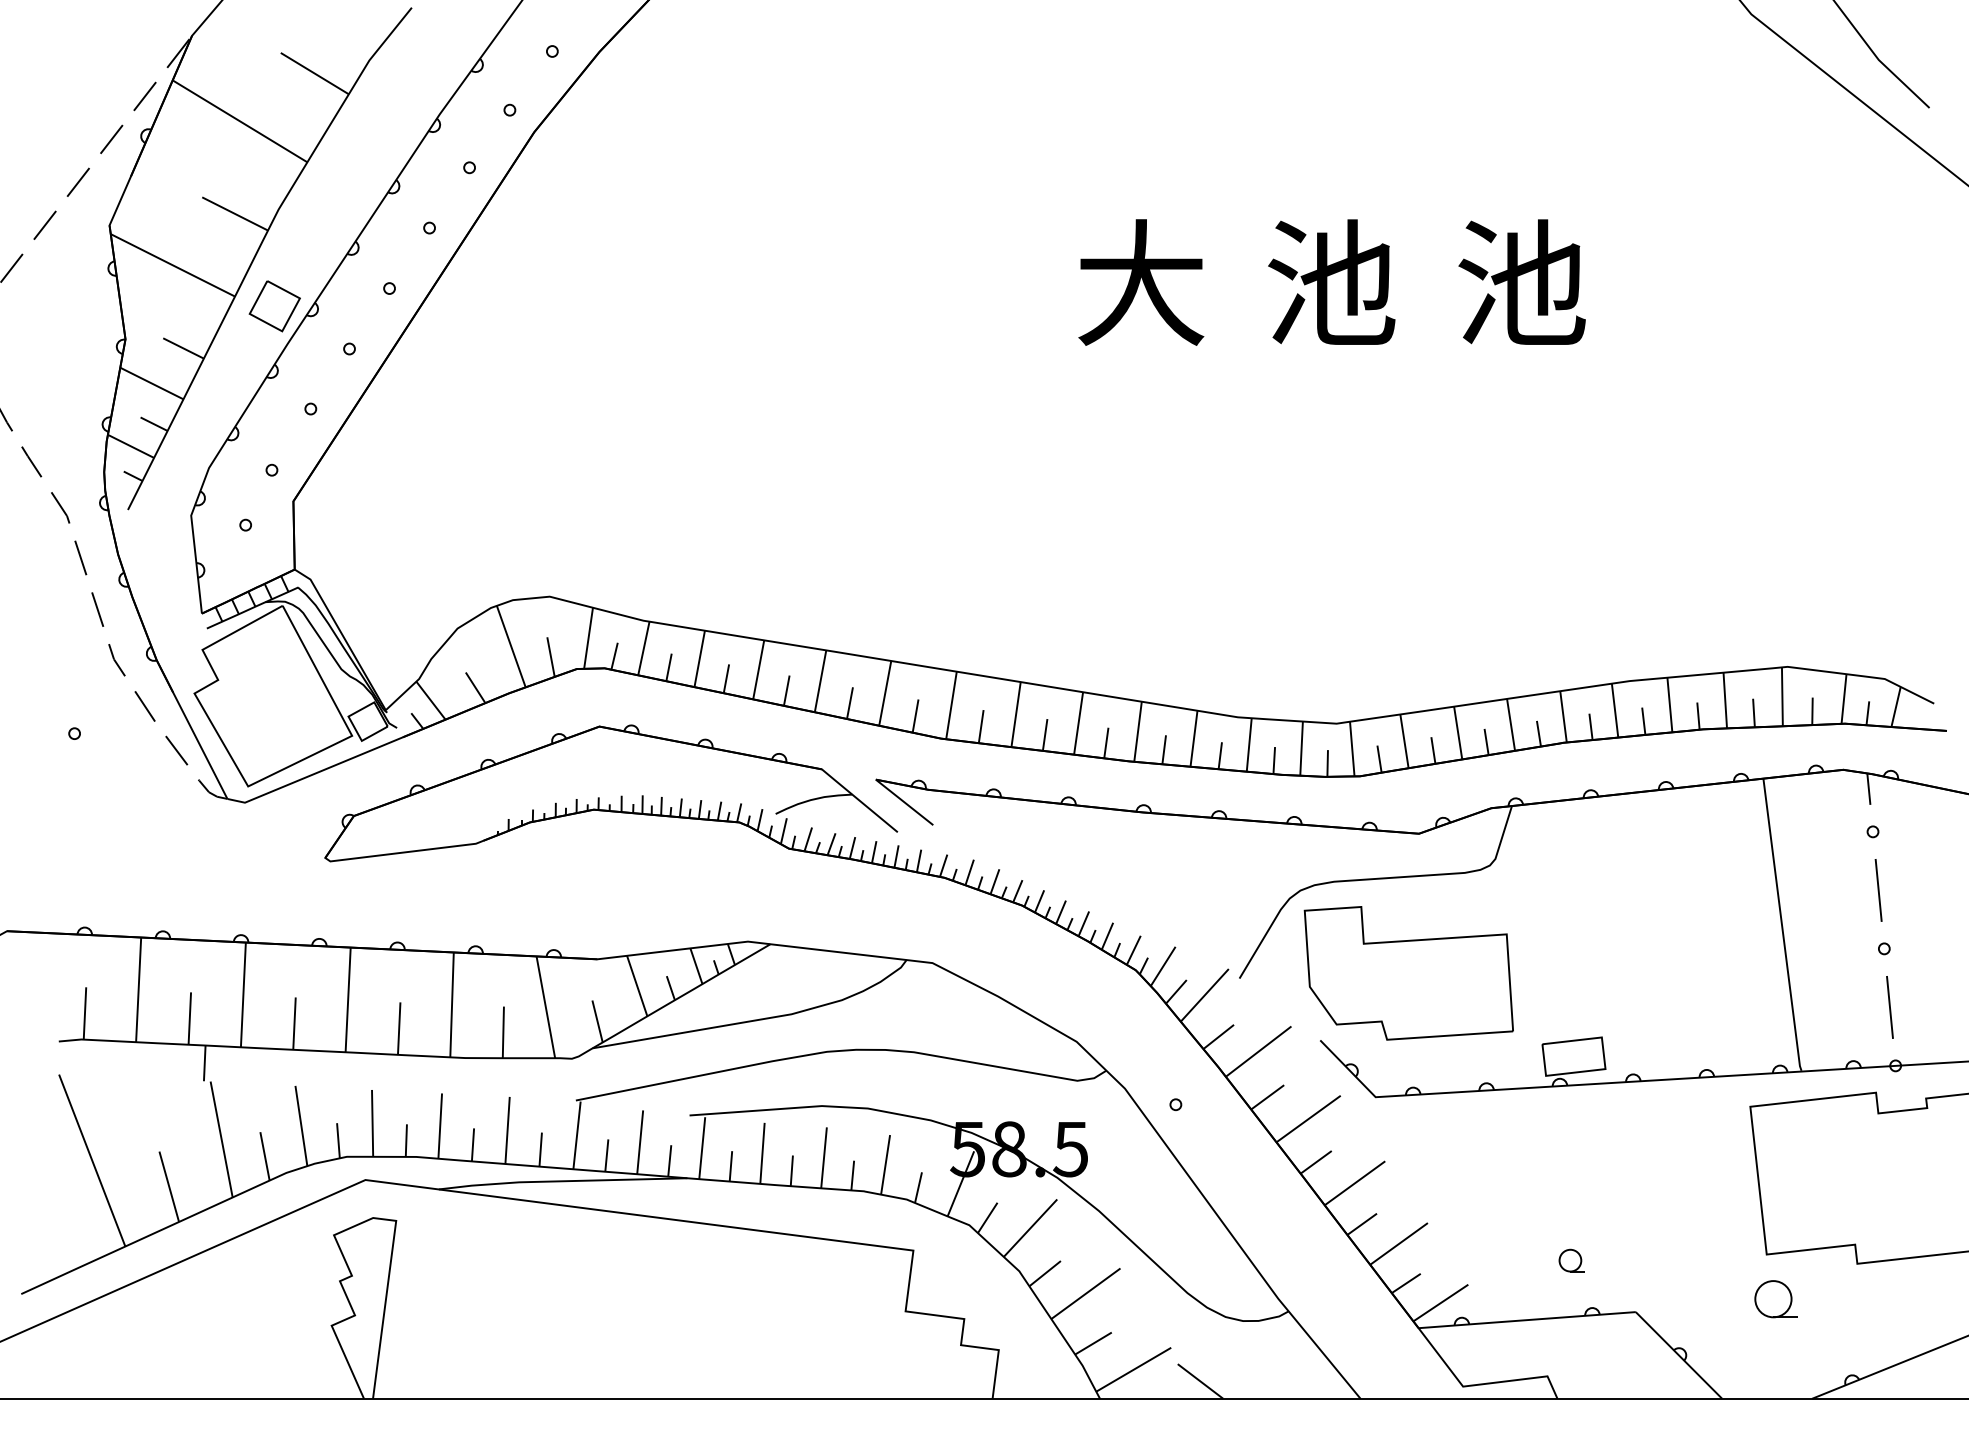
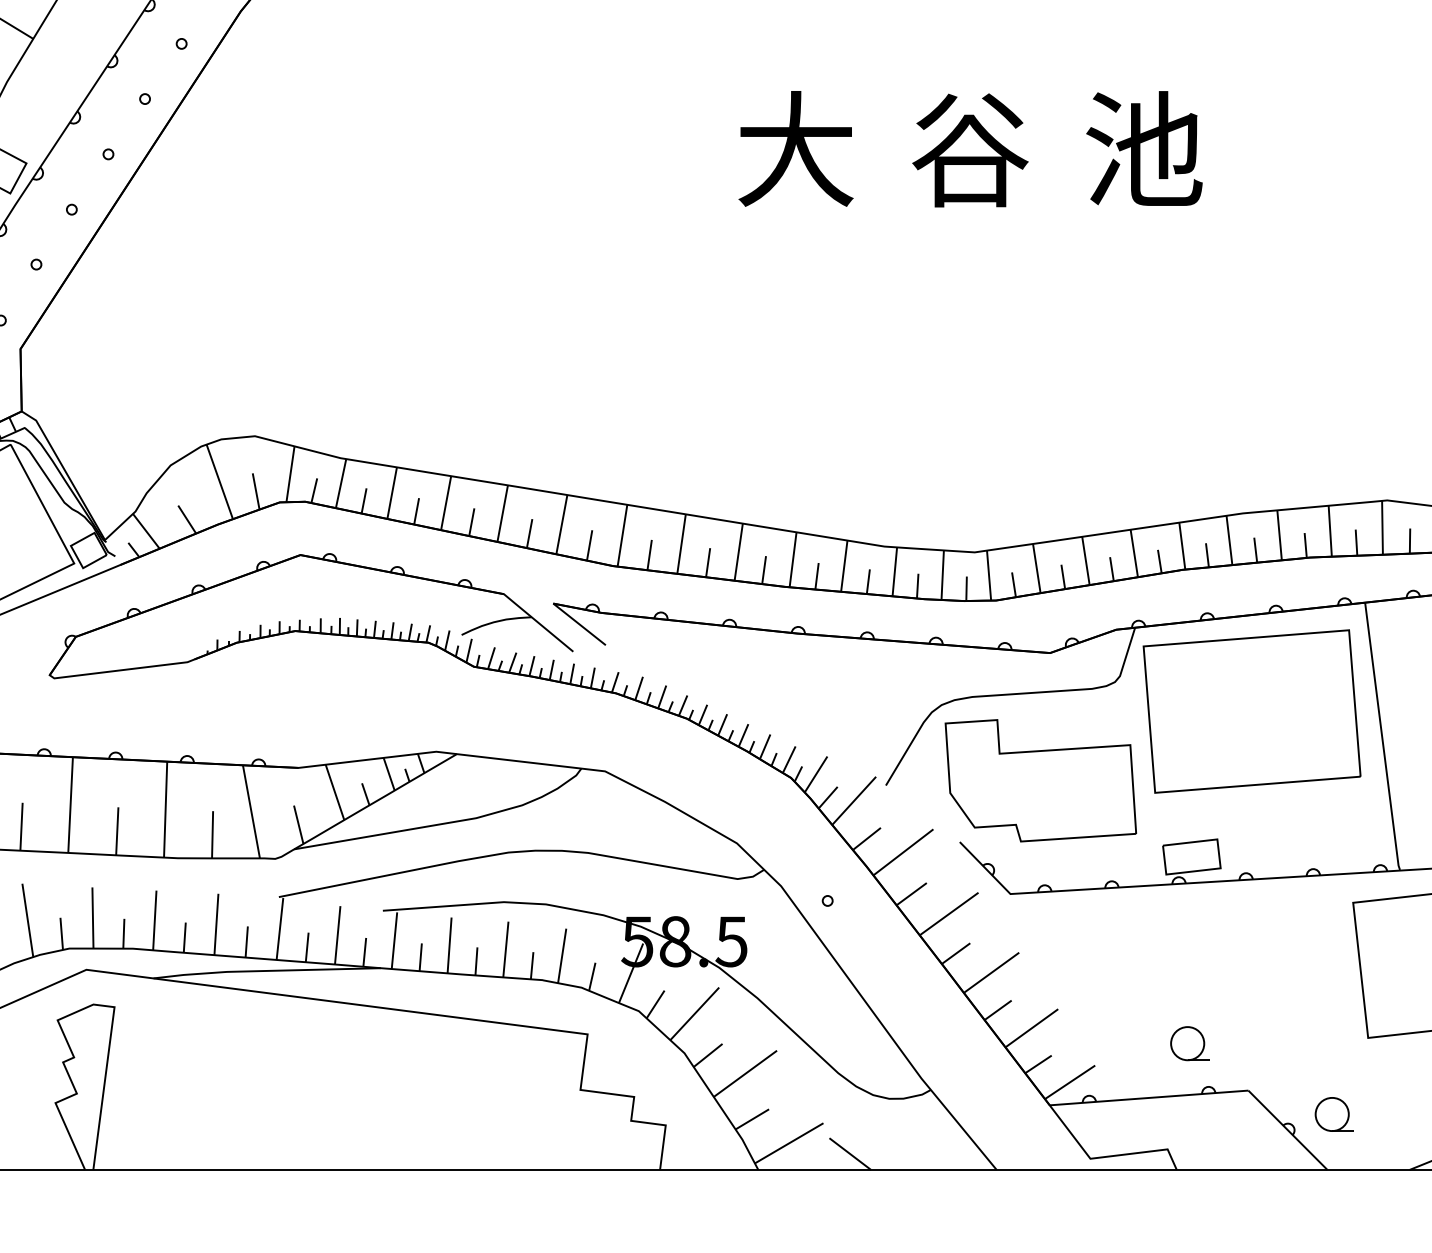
text: (1331, 282) -> (970, 148), 池 -> 谷
part: (1639, 897) -> (1251, 711), added
part: (1571, 1260) -> (1189, 1043), size x1.67
part: (1775, 1299) -> (1334, 1114), moved

